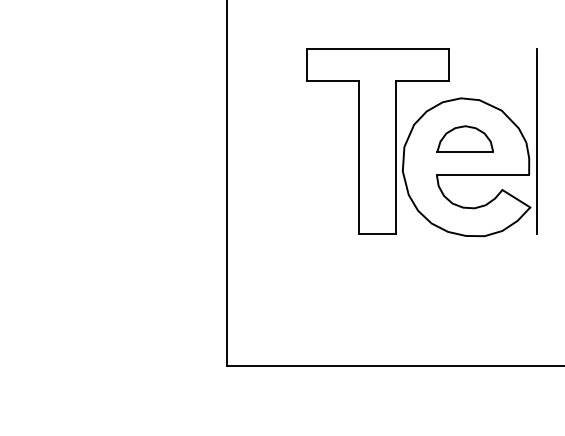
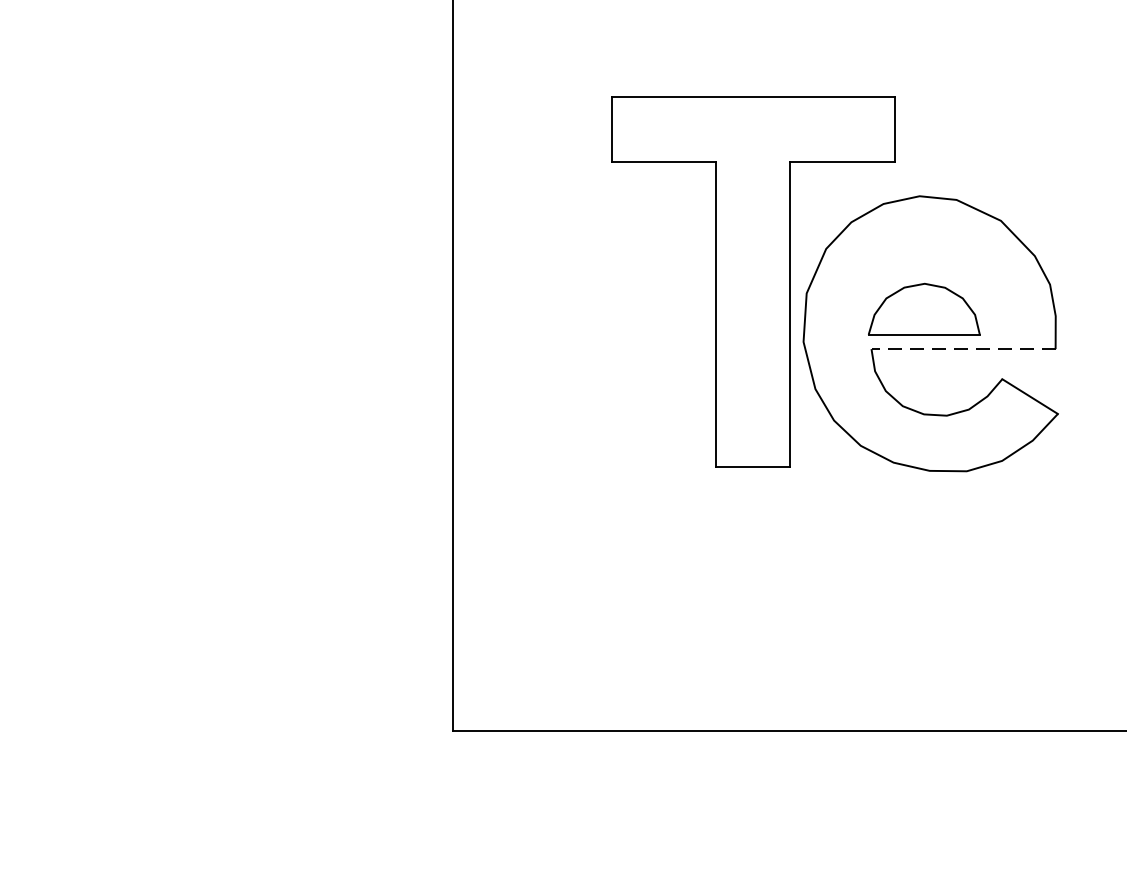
part: (464, 138) -> (922, 308), moved
line: (536, 140) -> (1070, 280), removed
line: (482, 174) -> (962, 348), solid -> dashed

